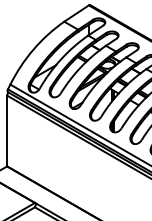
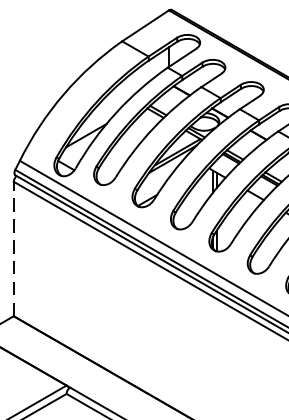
line: (7, 130) -> (14, 247), solid -> dashed

